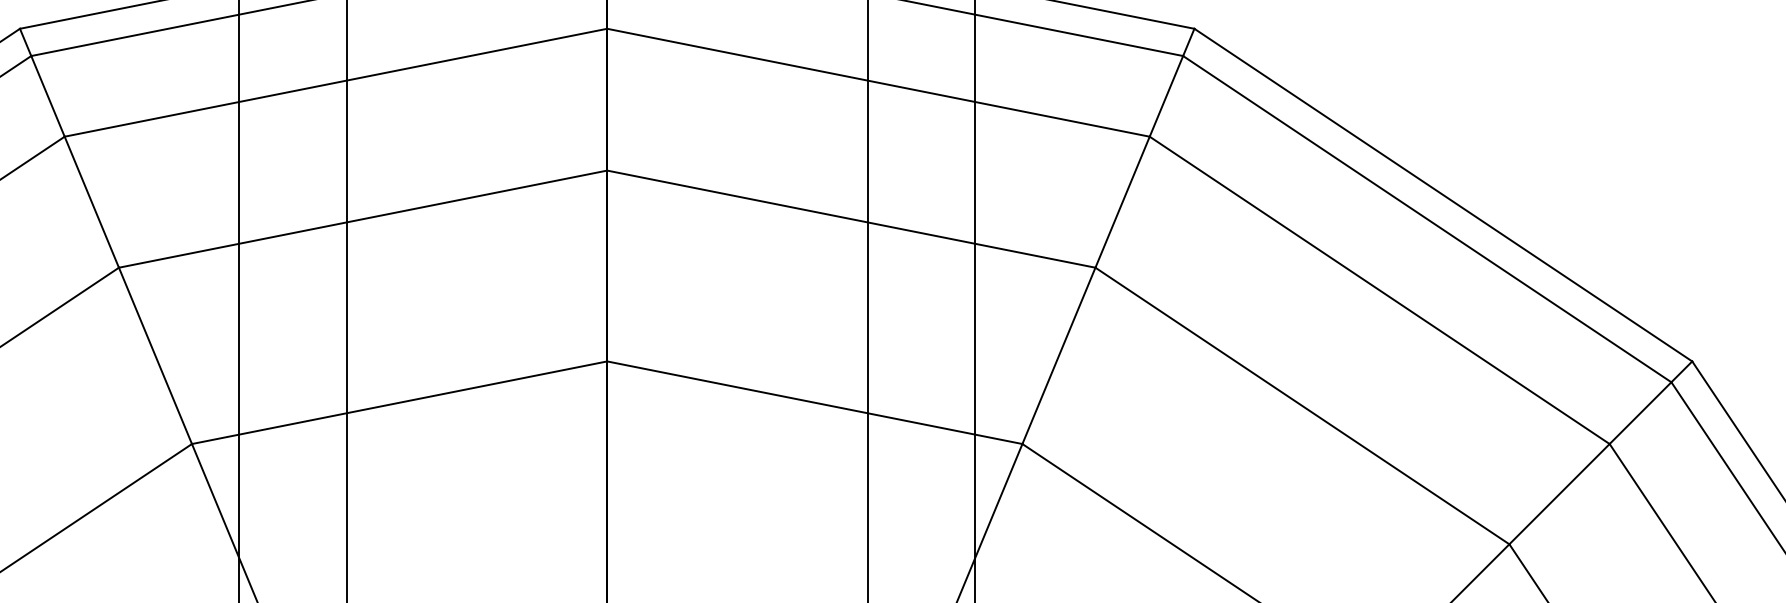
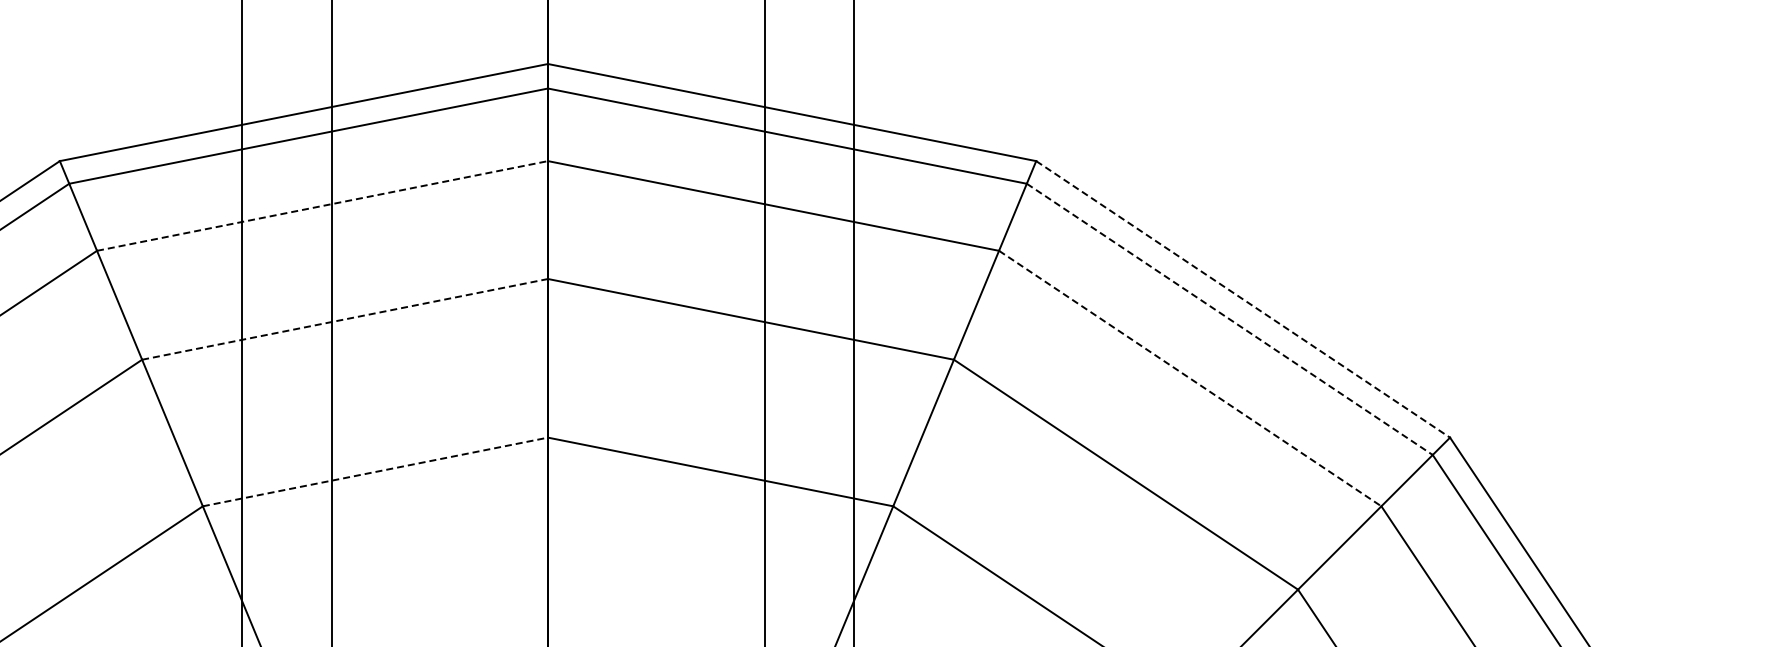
line: (335, 82) -> (322, 205), solid -> dashed
line: (1443, 195) -> (1243, 299), solid -> dashed
line: (363, 219) -> (345, 319), solid -> dashed
line: (1428, 219) -> (1230, 319), solid -> dashed
line: (1380, 290) -> (1190, 378), solid -> dashed
line: (399, 402) -> (375, 471), solid -> dashed

